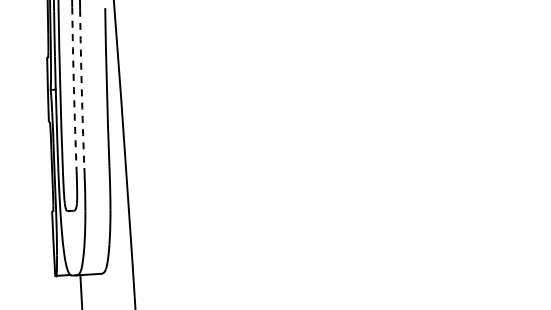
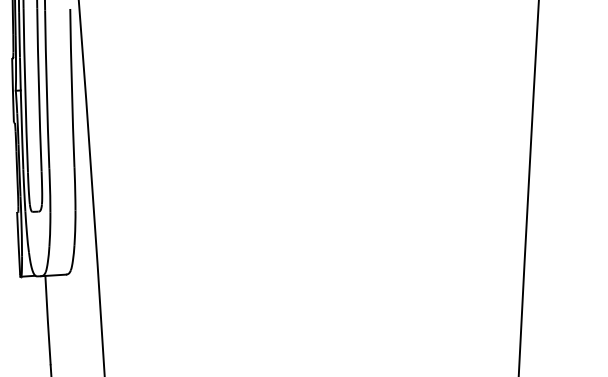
arc: (81, 88) -> (46, 89), dashed -> solid
arc: (73, 89) -> (38, 90), dashed -> solid

